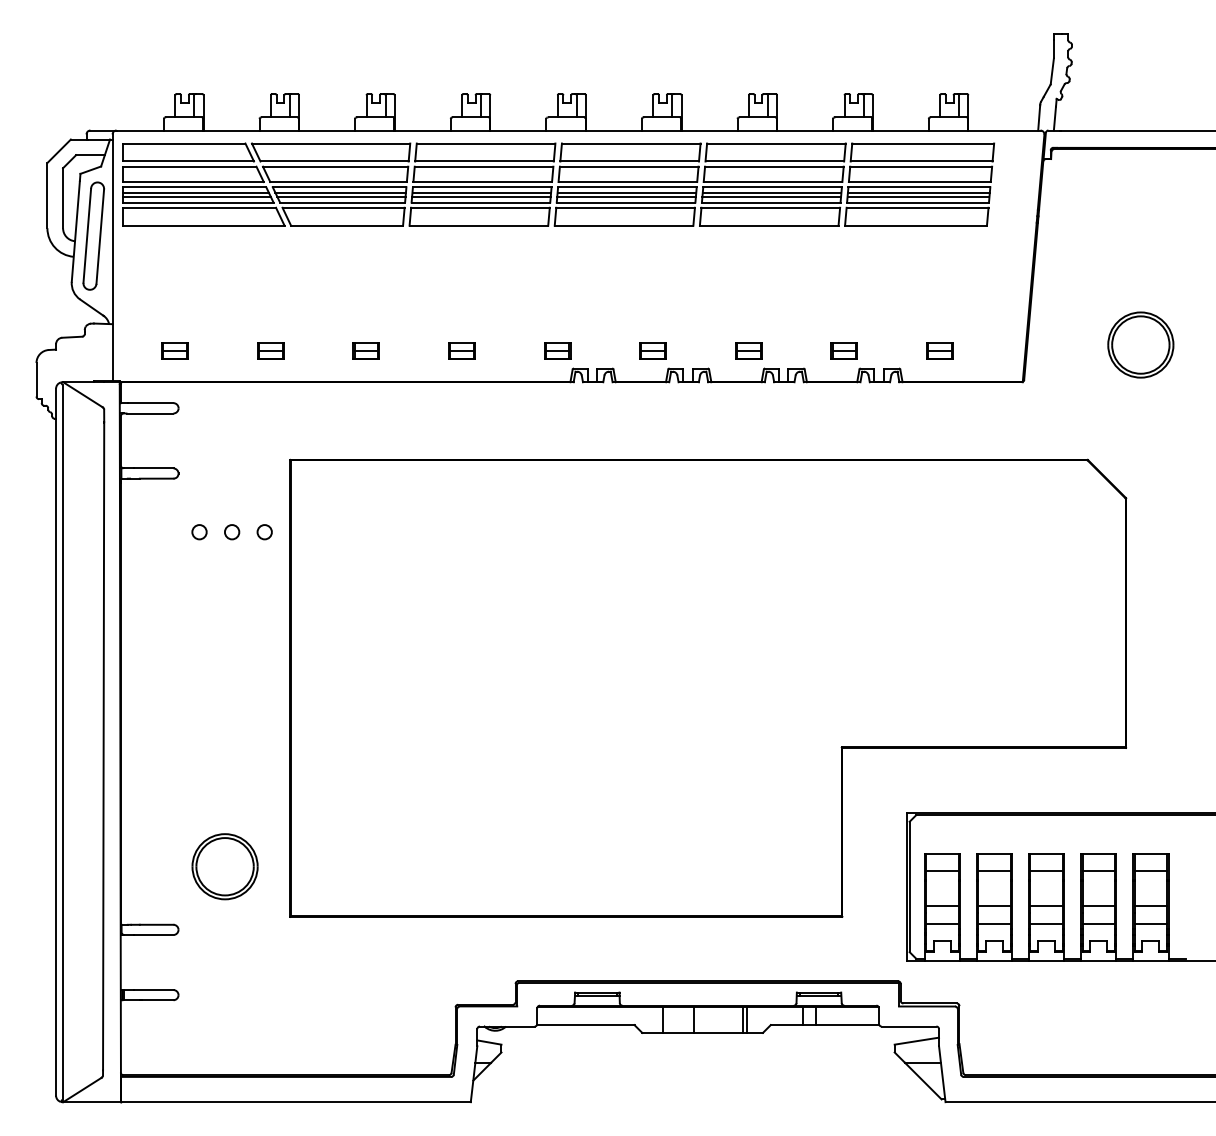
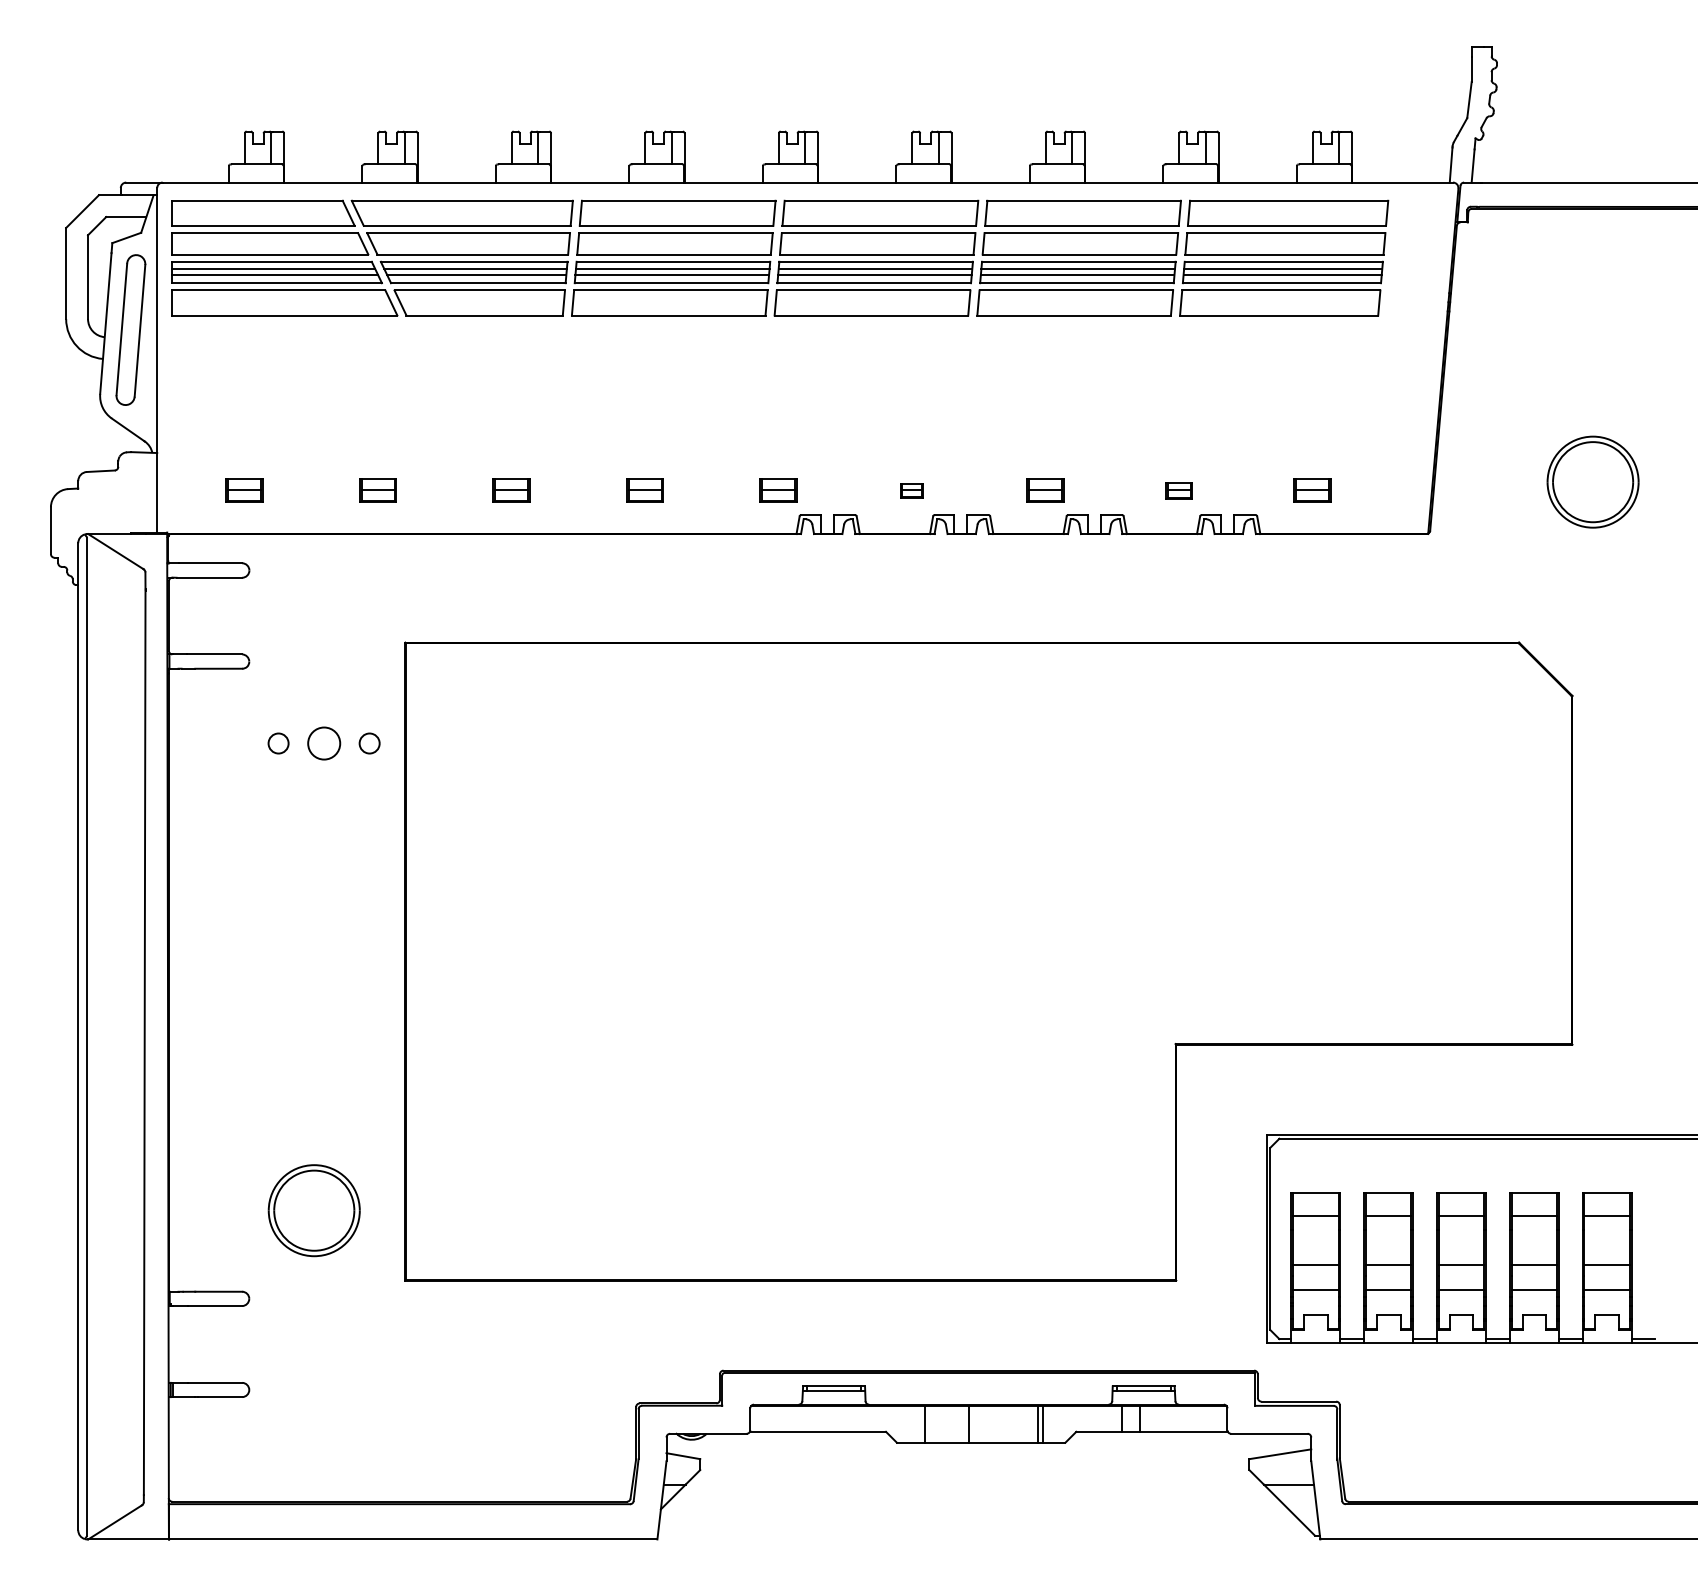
part: (652, 351) -> (911, 490), size x0.6
part: (843, 351) -> (1178, 490), size x0.7
circle: (231, 532) -> (323, 743), size x1.6

